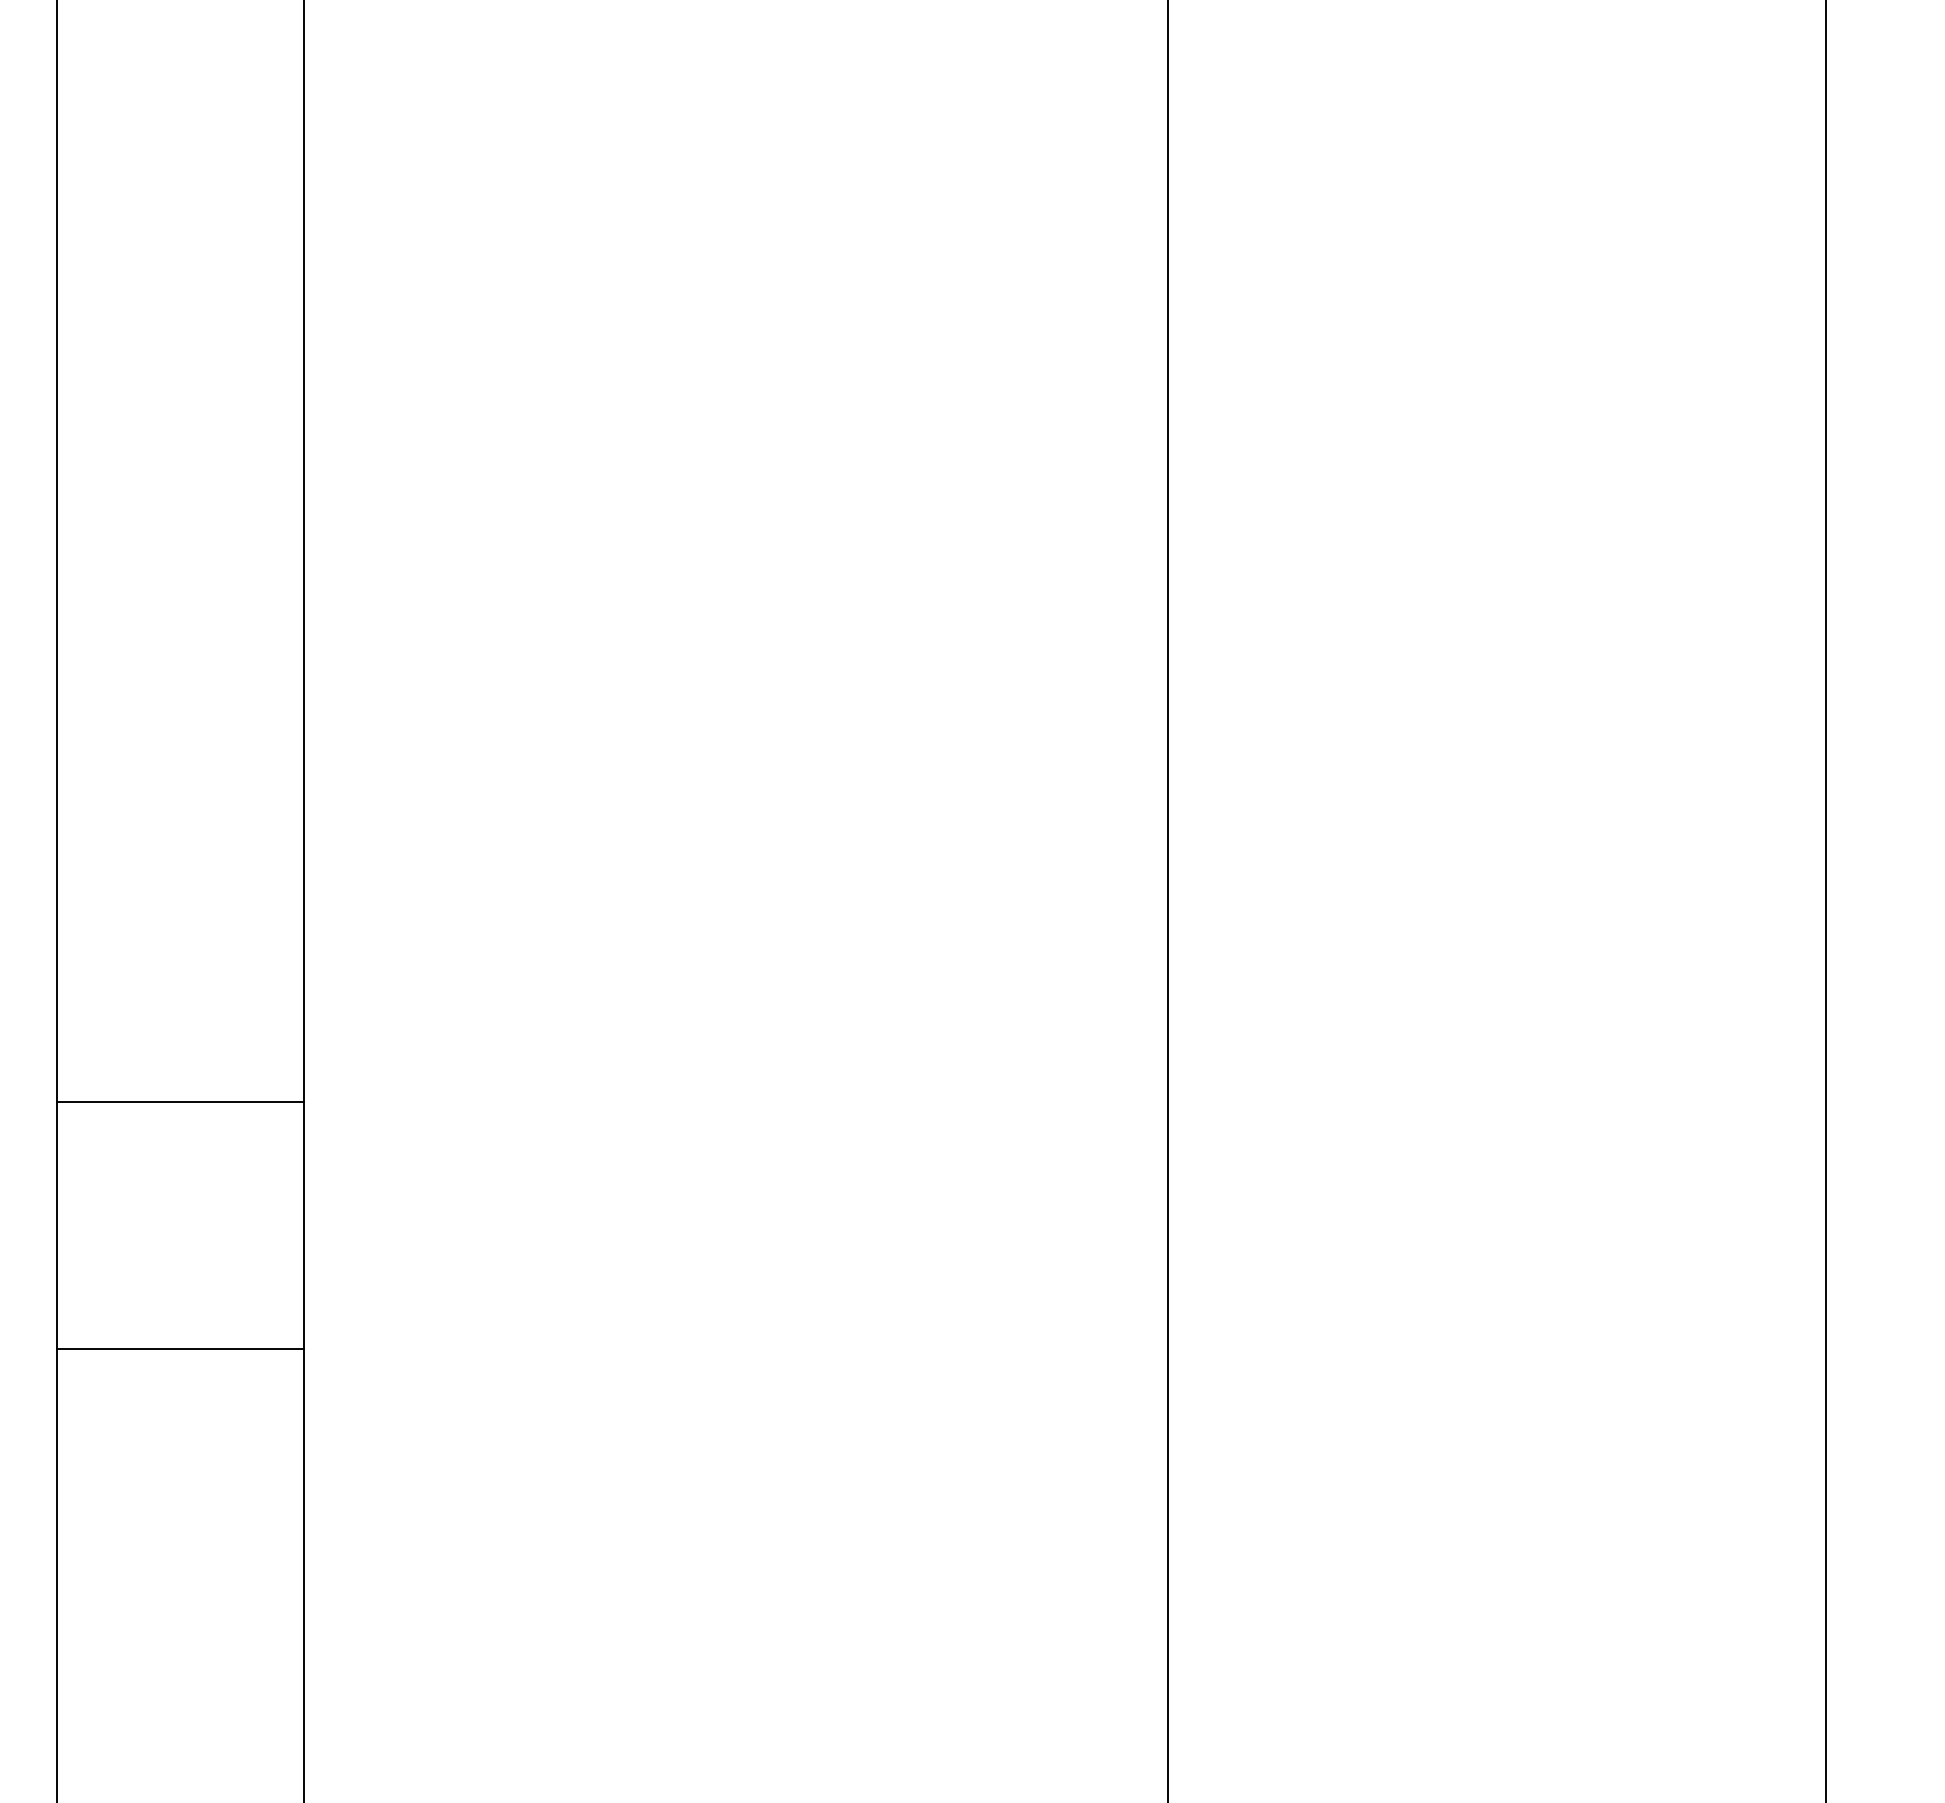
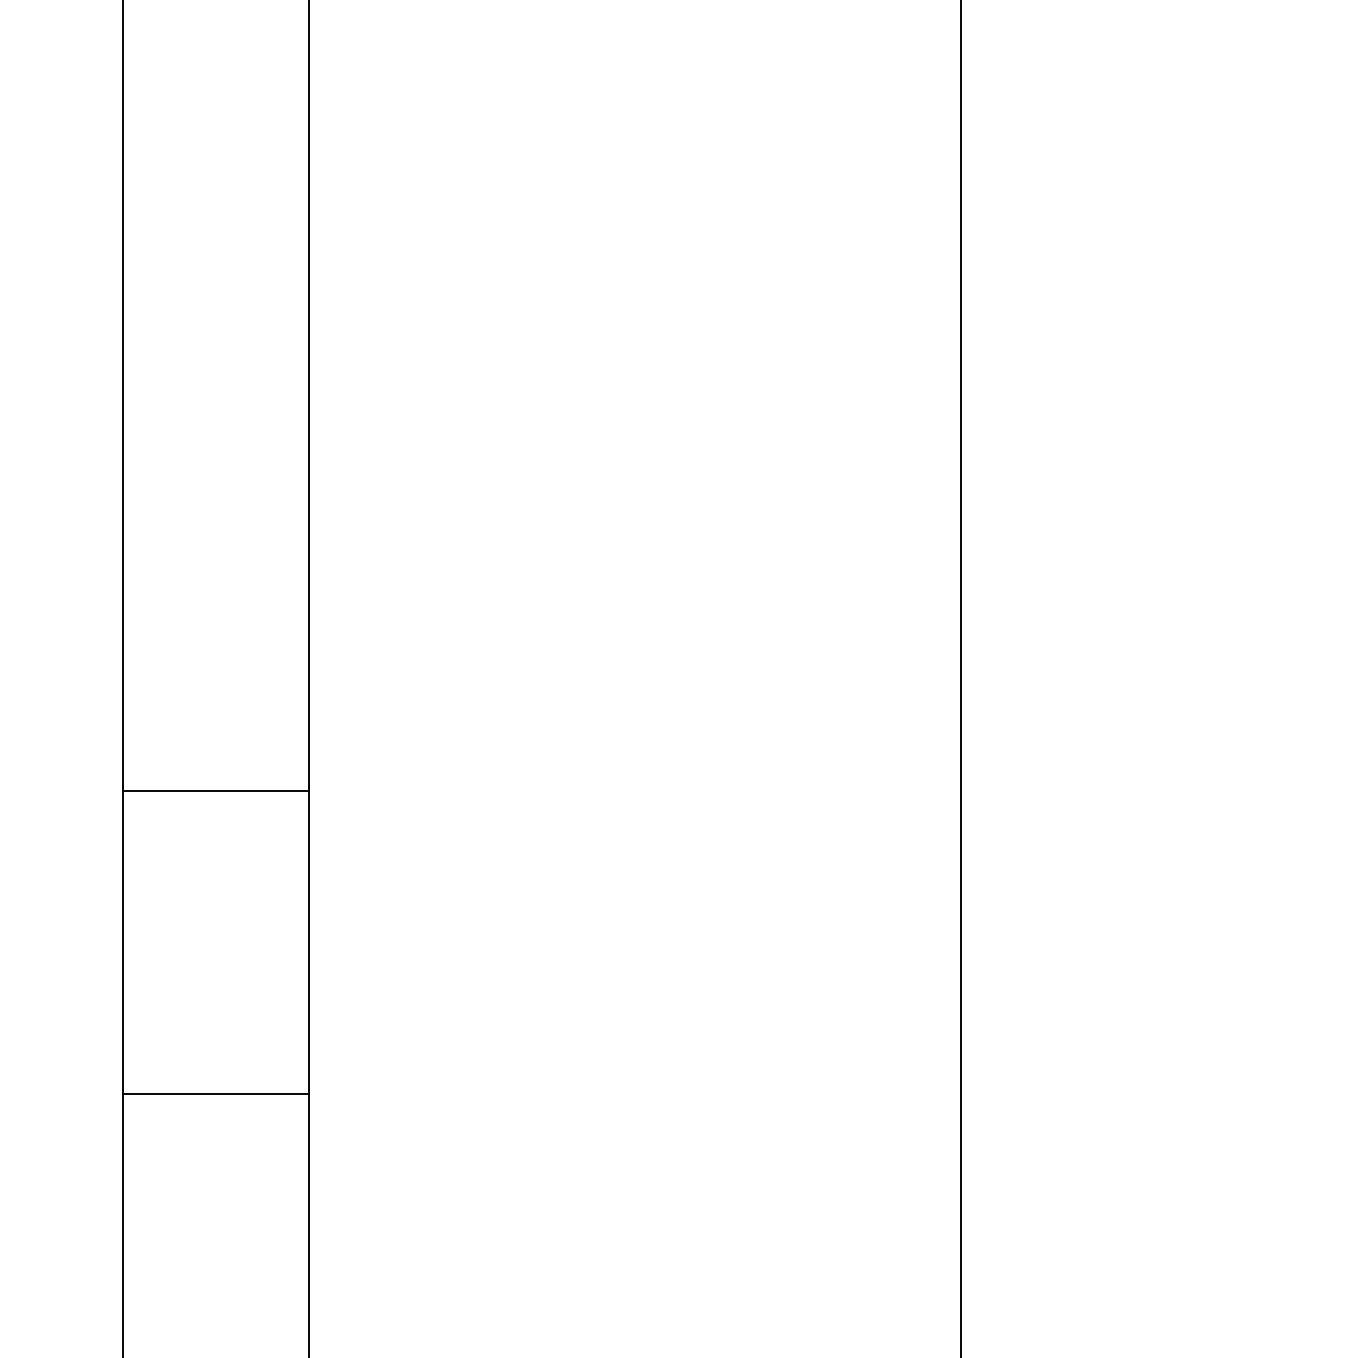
line: (180, 1102) -> (215, 791), moved
line: (180, 1348) -> (215, 1093), moved

